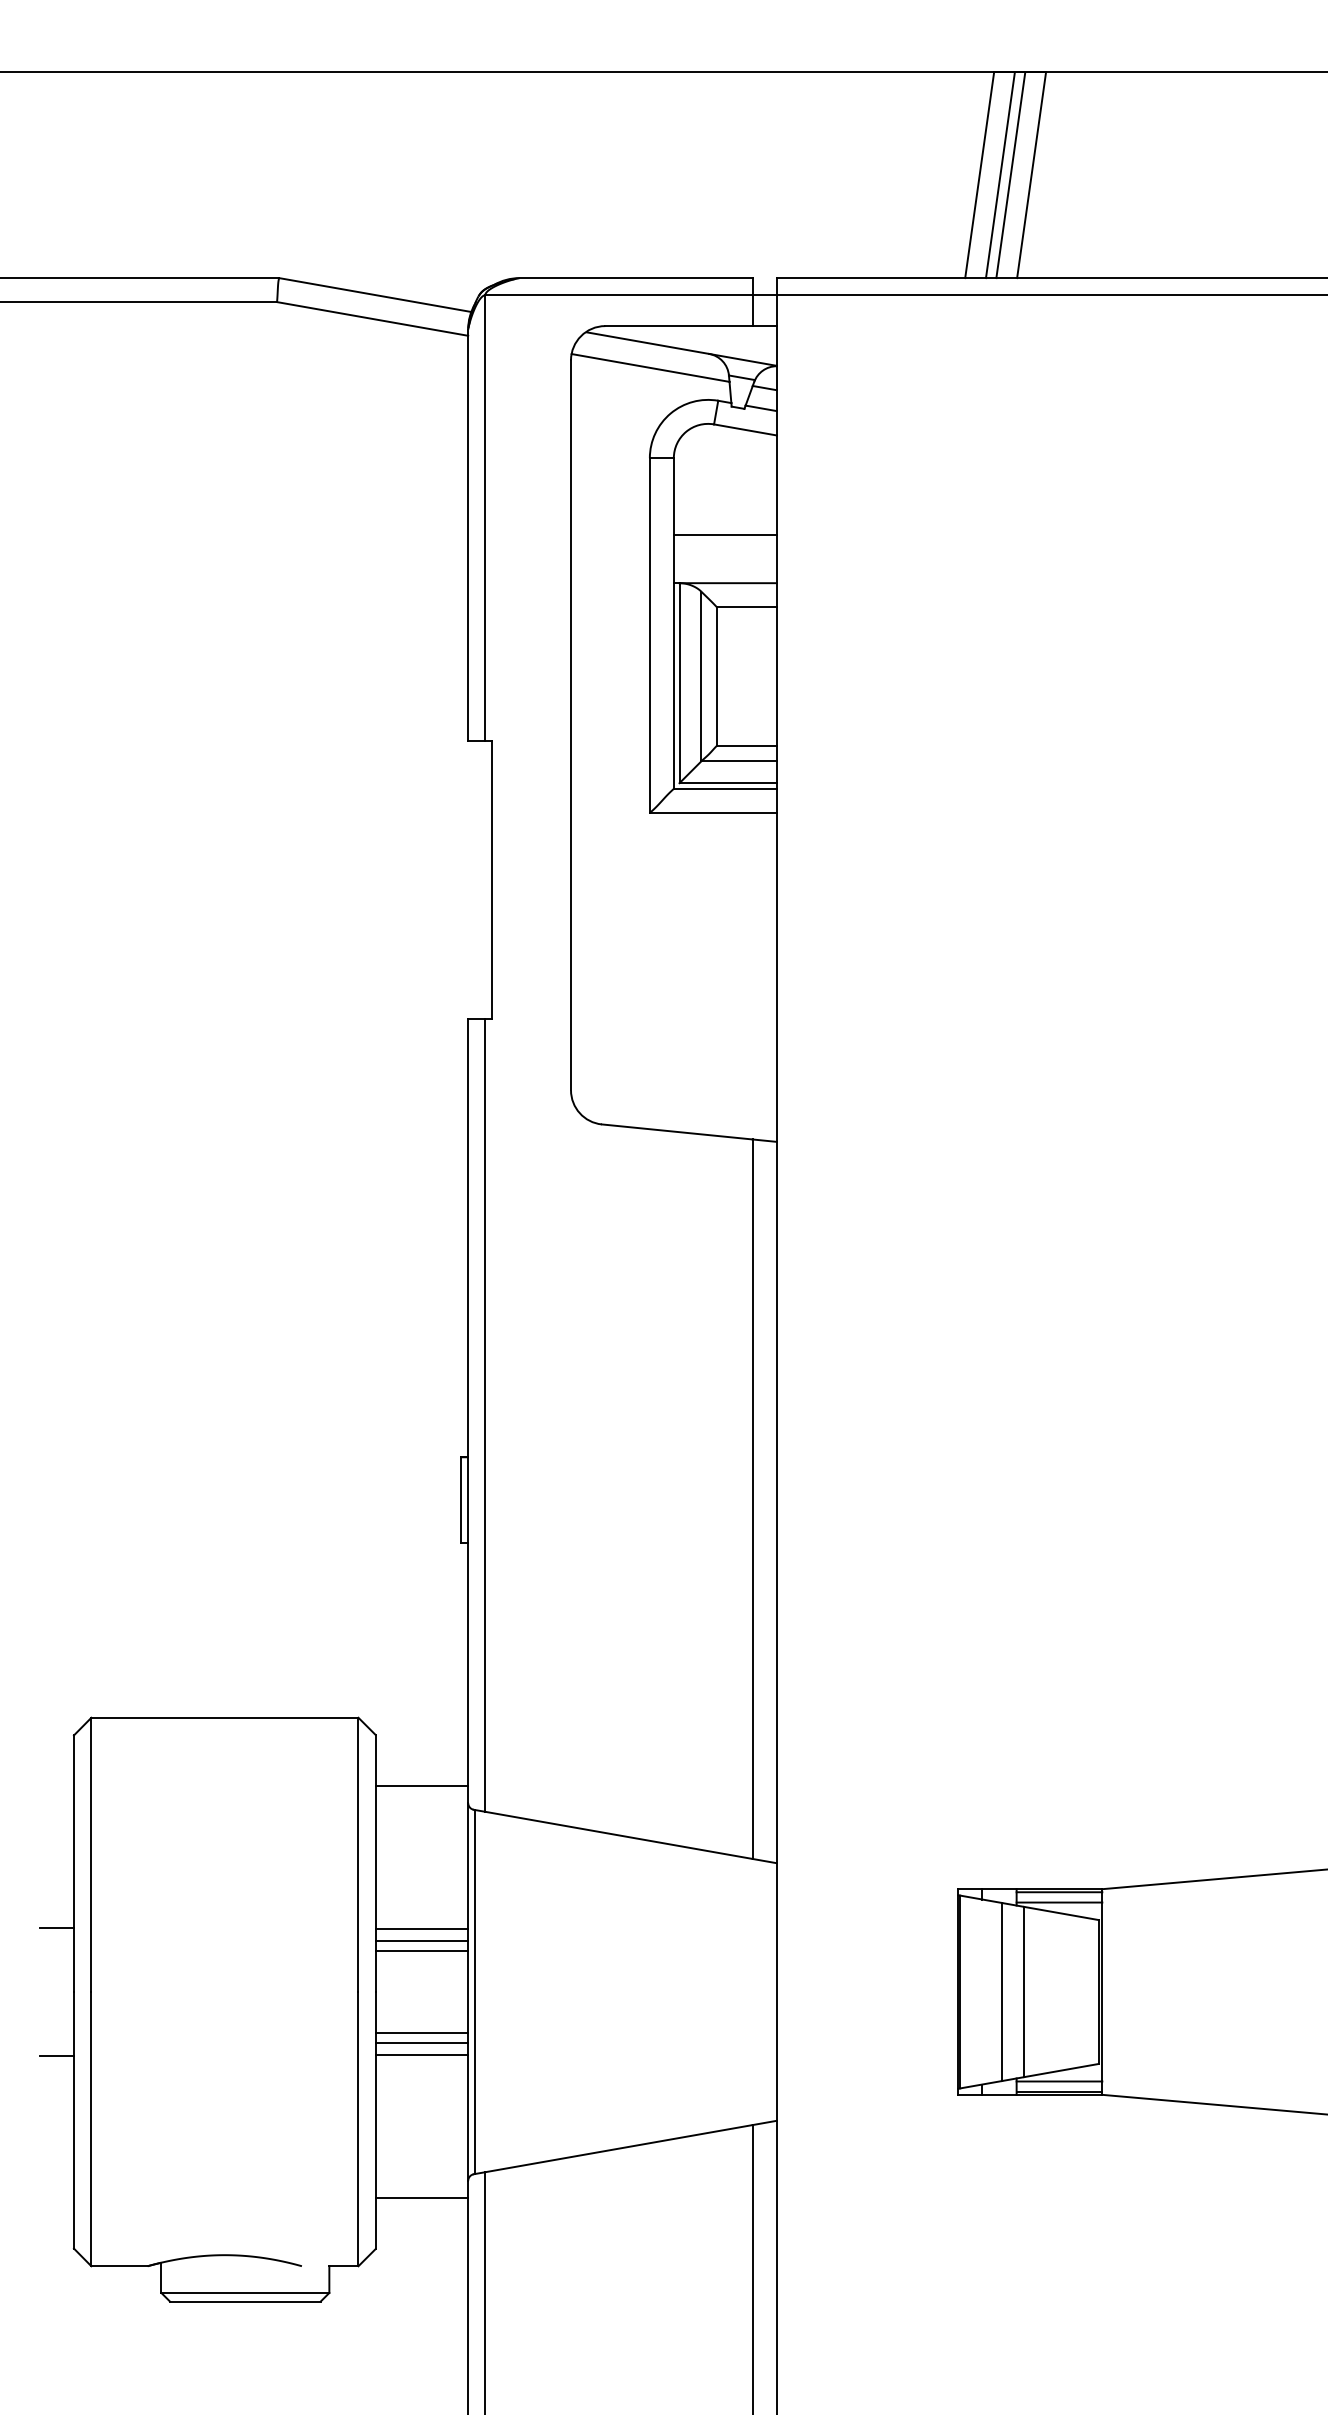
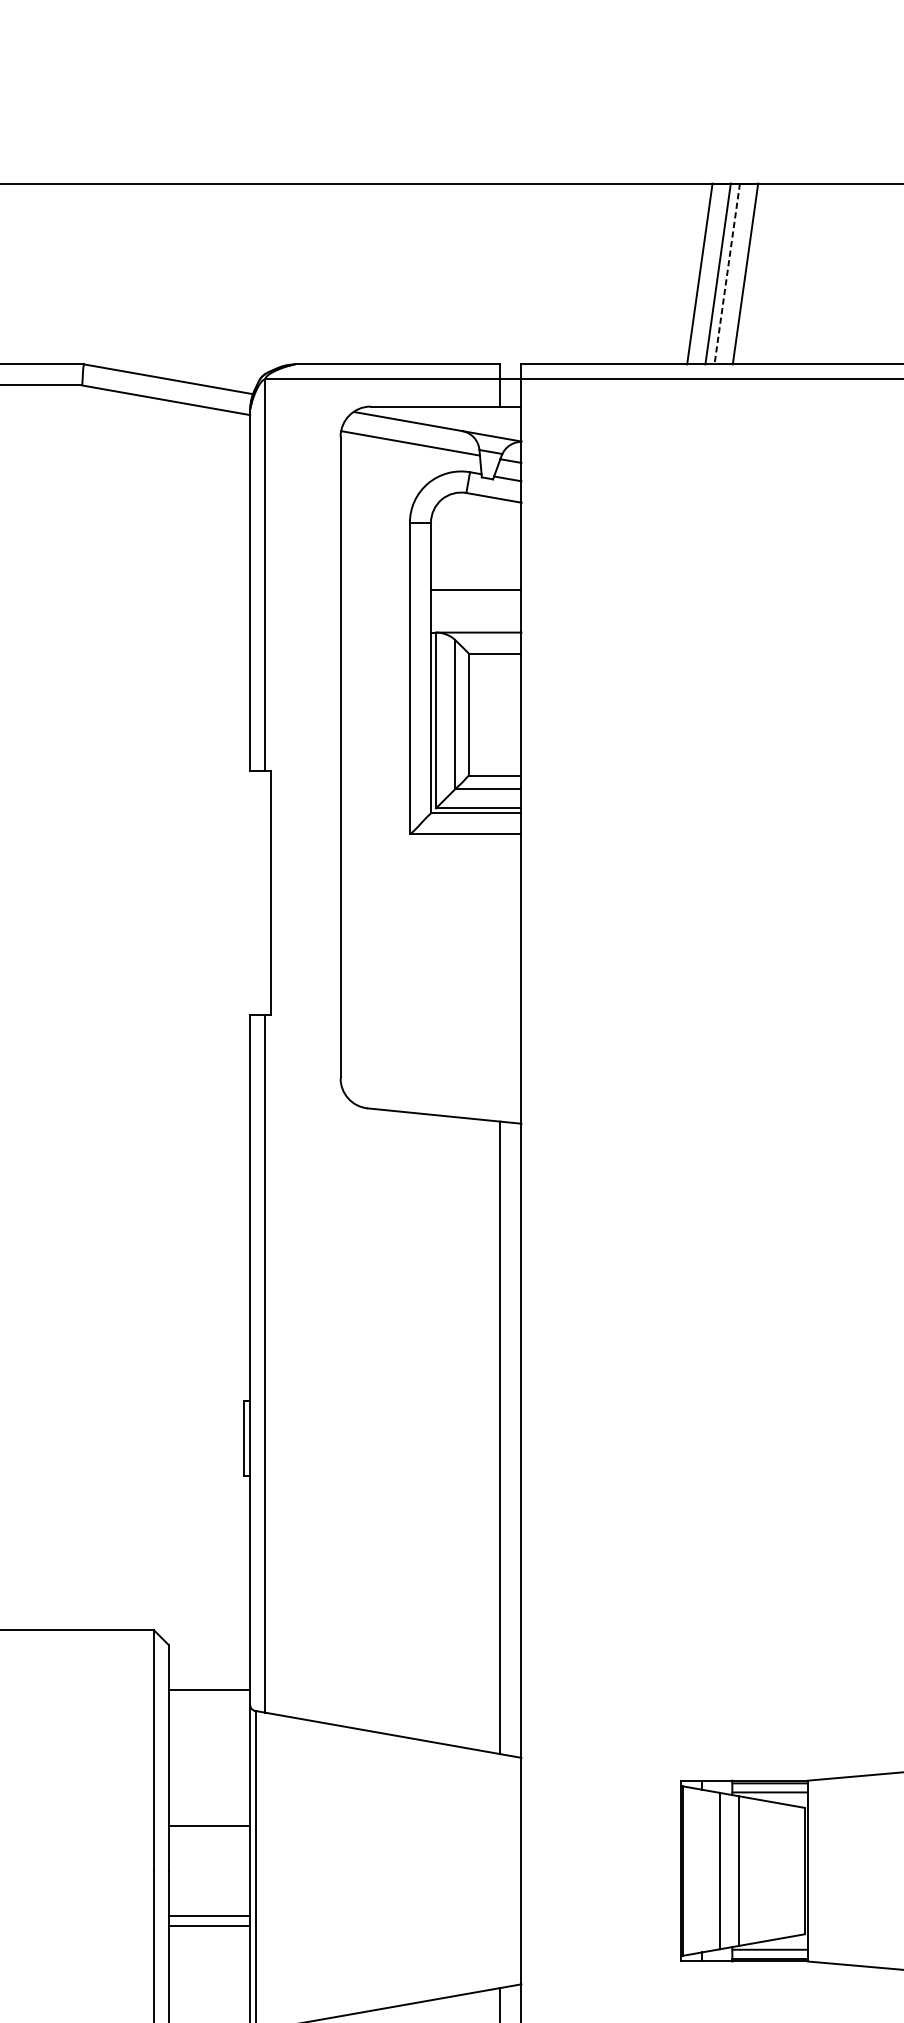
line: (1010, 175) -> (726, 274), solid -> dashed
line: (421, 1929) -> (209, 1816), removed
line: (421, 1951) -> (209, 1835), removed
line: (421, 2032) -> (209, 1906), removed

